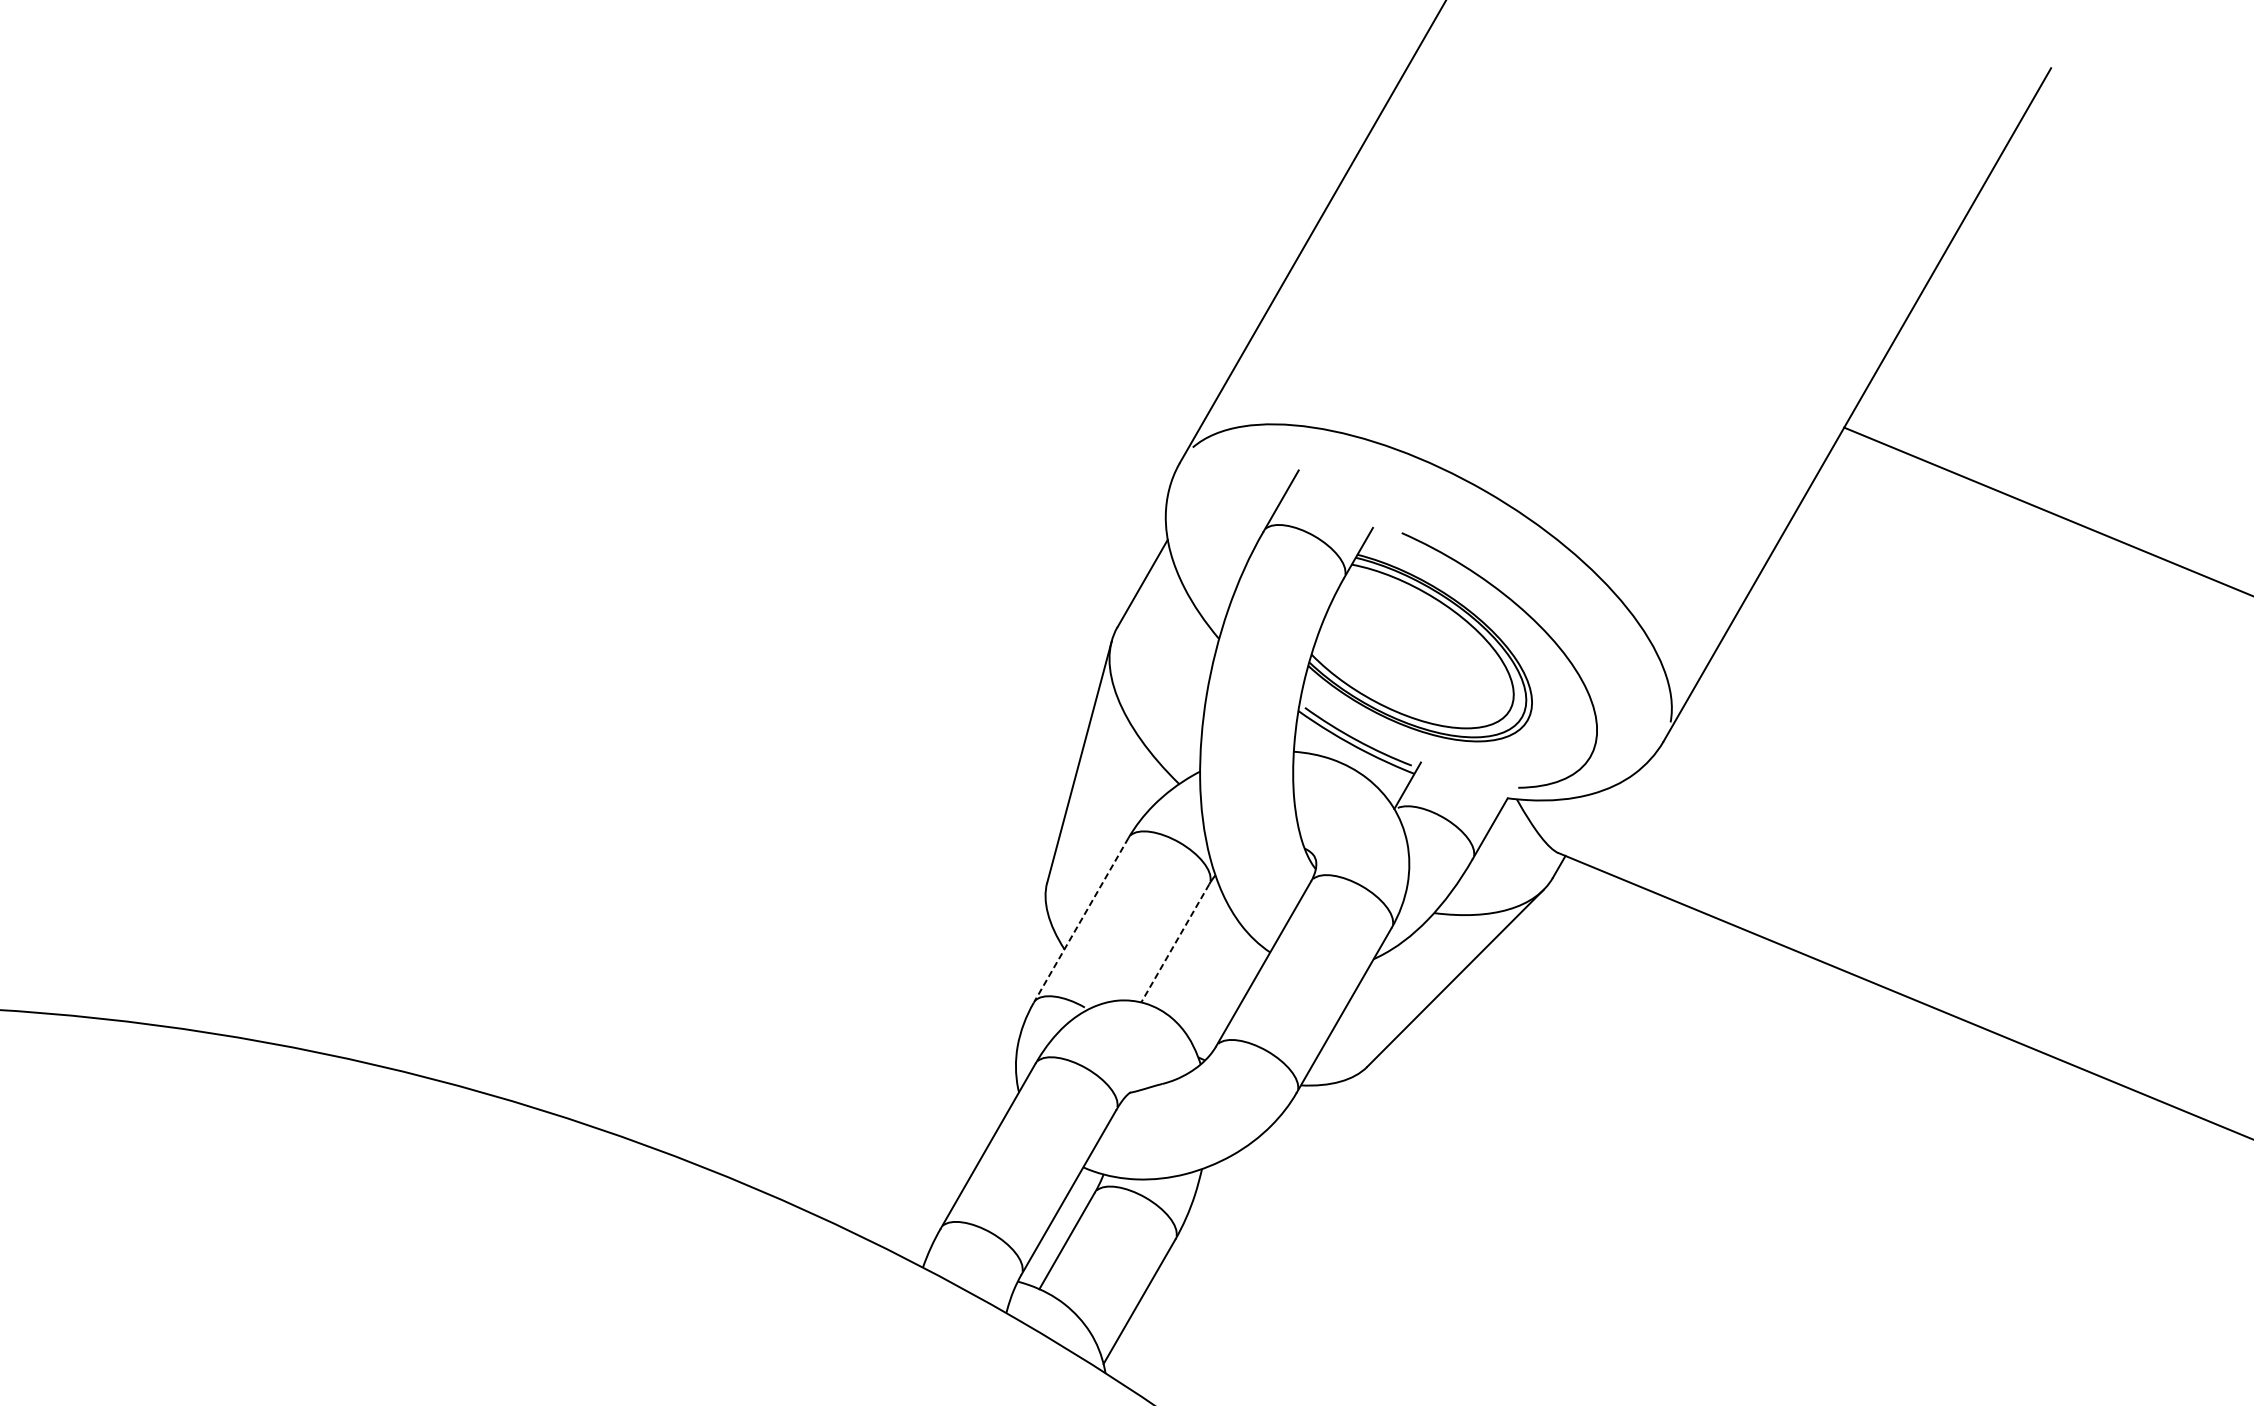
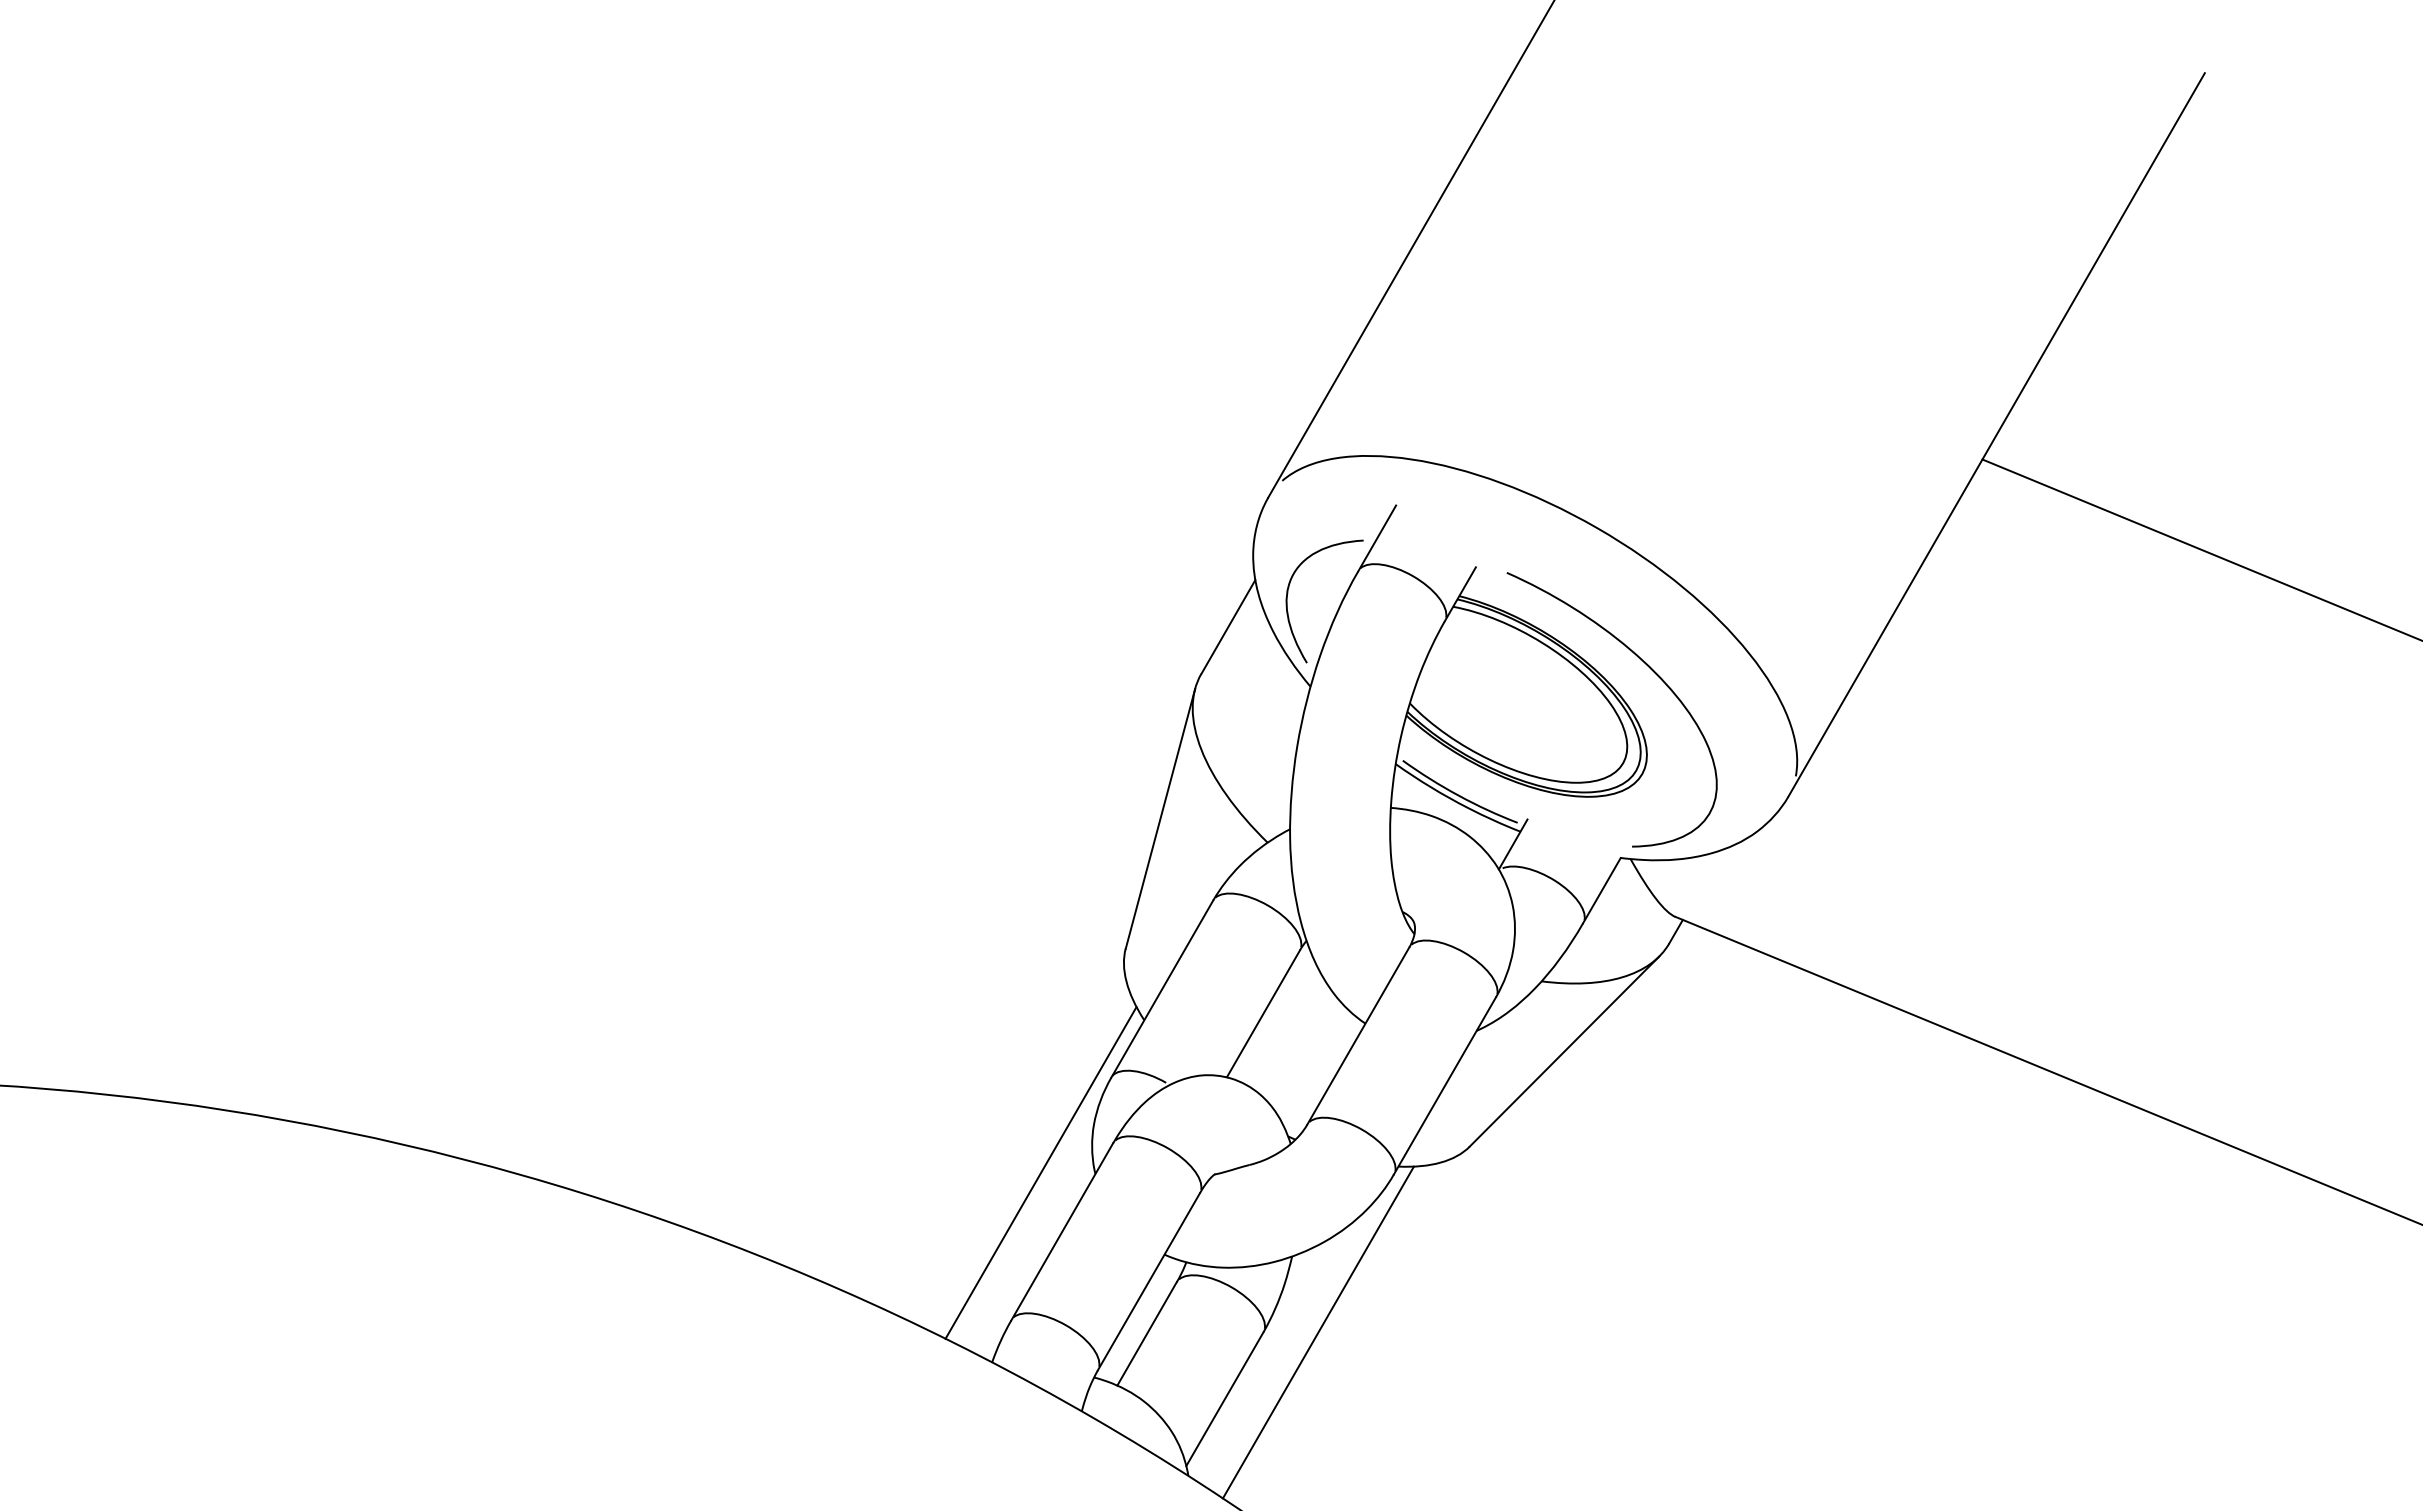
curve: (1198, 552) -> (1288, 593), added
line: (1080, 920) -> (1161, 989), dashed -> solid
line: (1175, 943) -> (1263, 1014), dashed -> solid
line: (967, 1090) -> (1040, 1172), added
line: (1225, 1239) -> (1317, 1332), added

